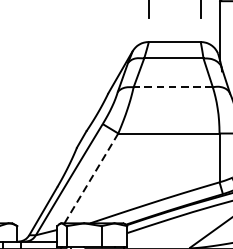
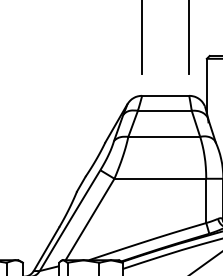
line: (173, 86) -> (164, 136), dashed -> solid
line: (91, 178) -> (90, 219), dashed -> solid

